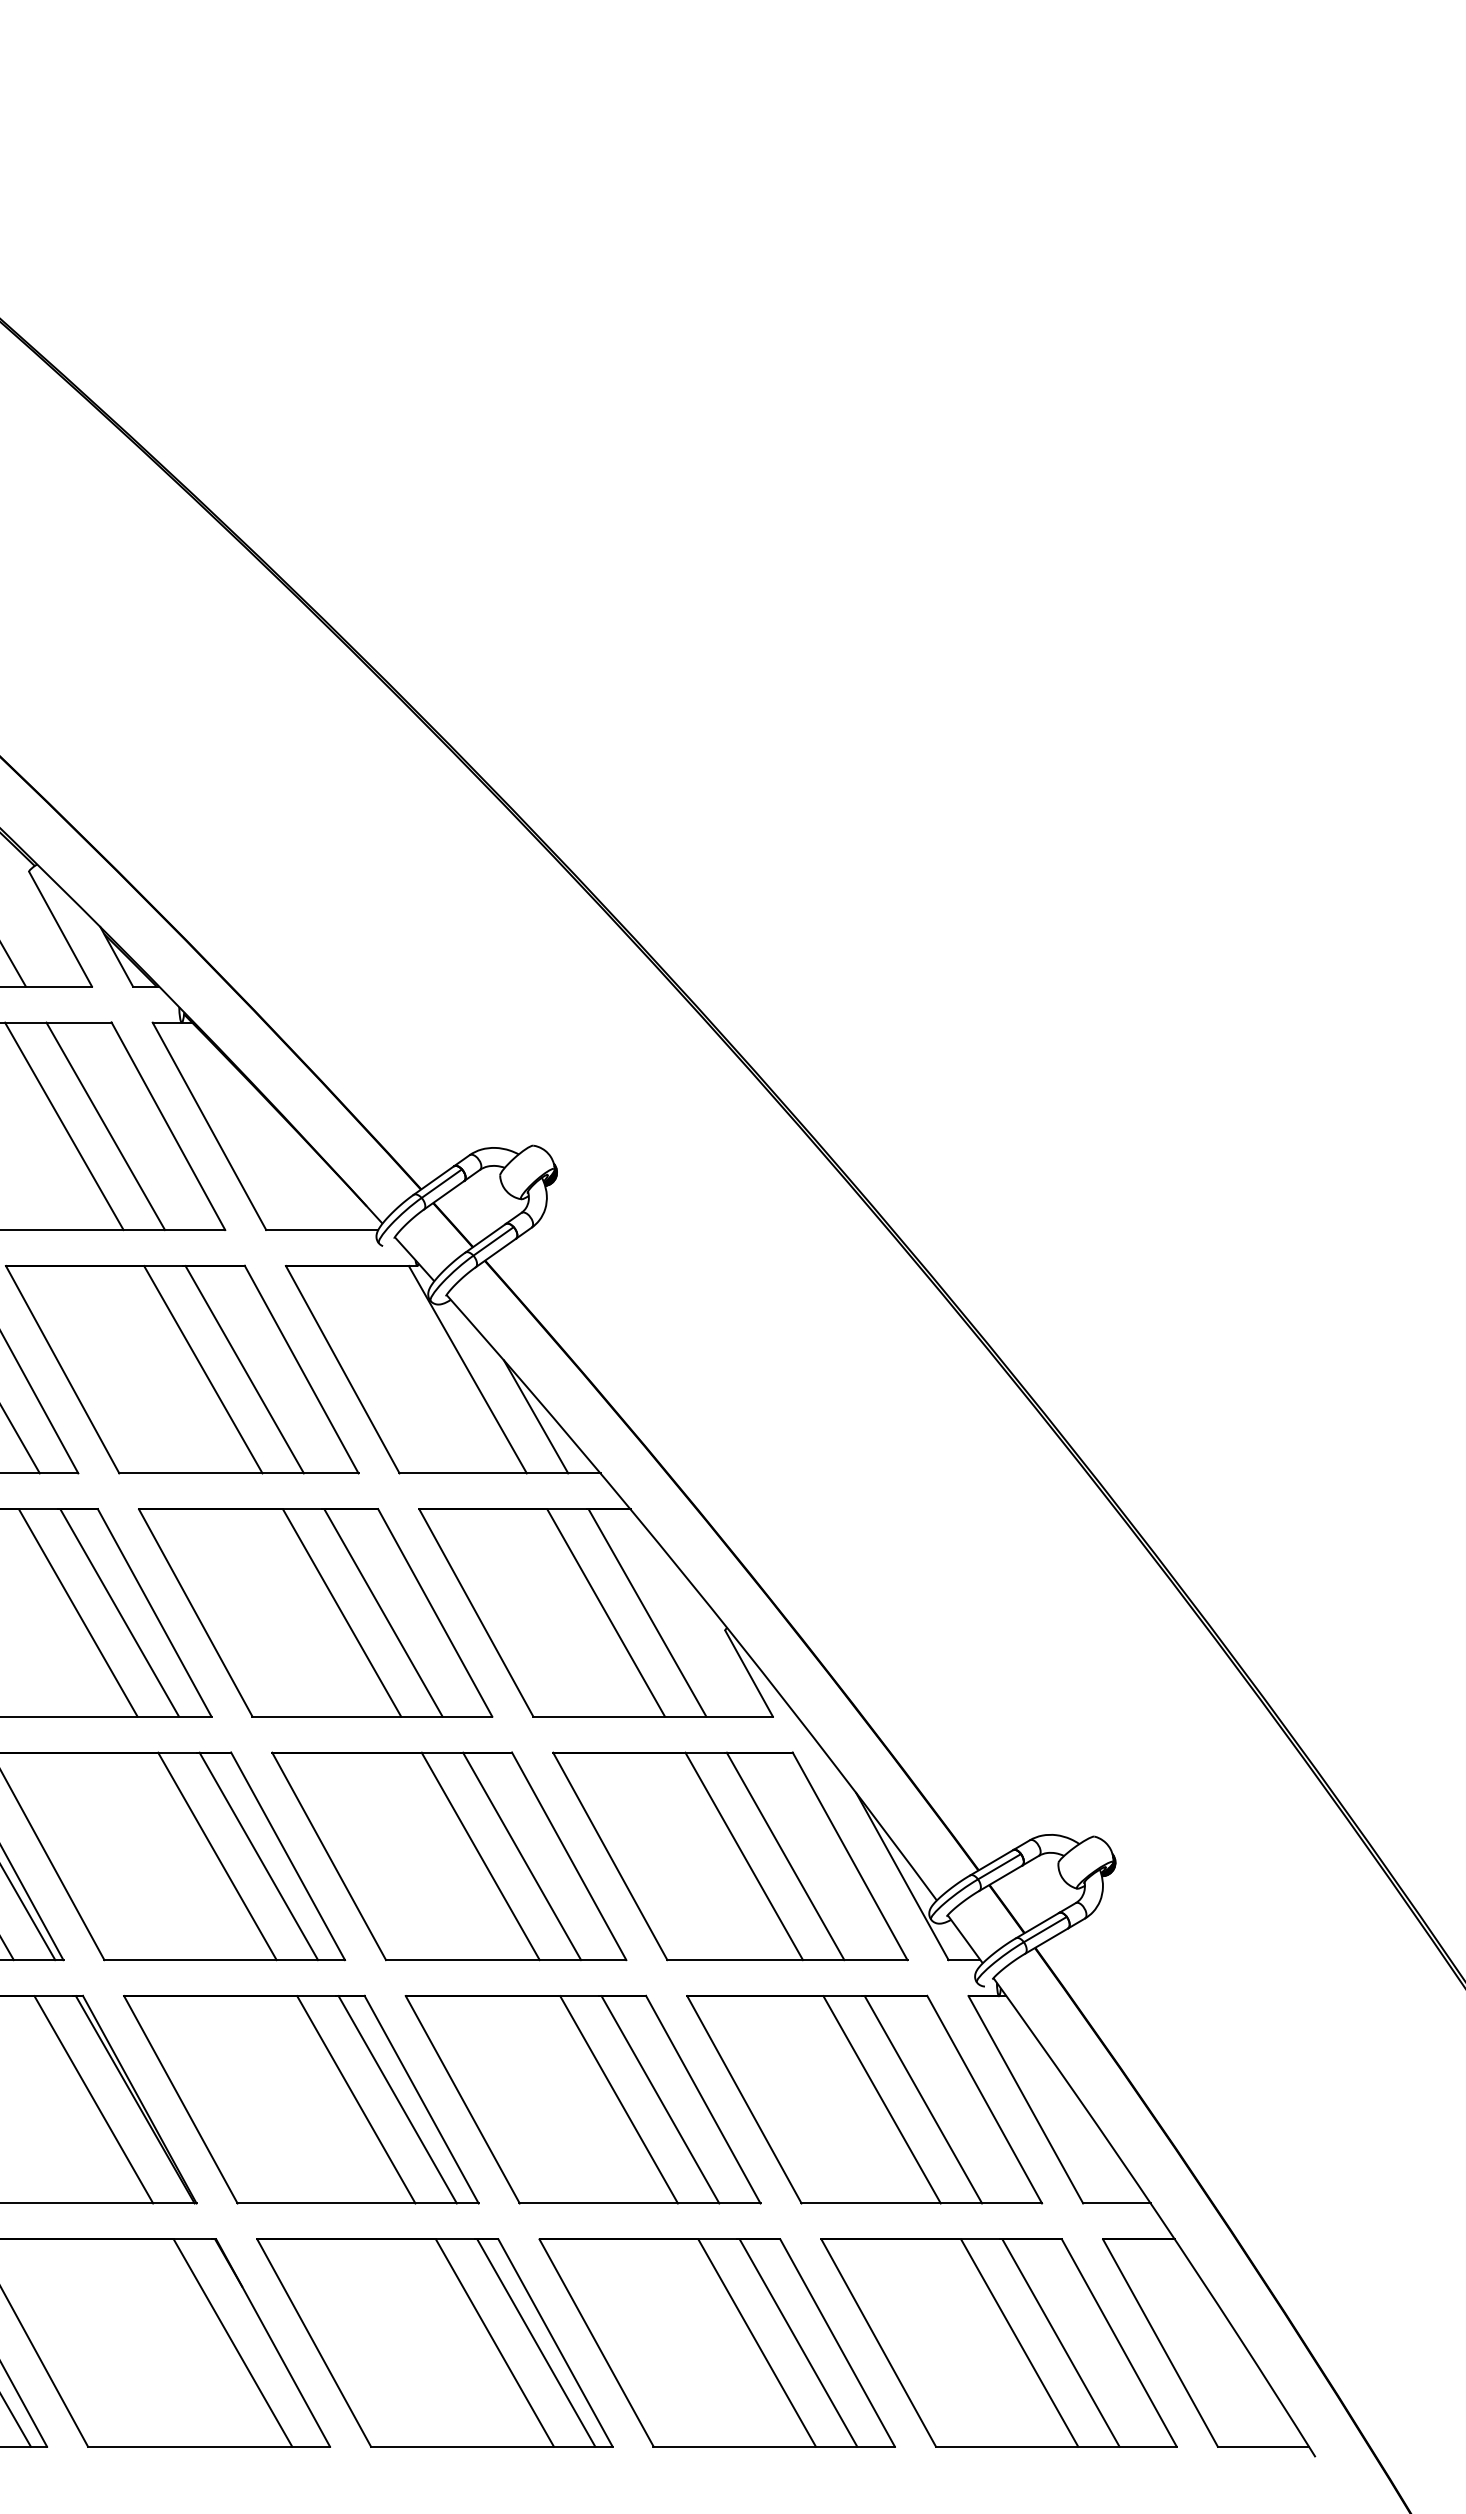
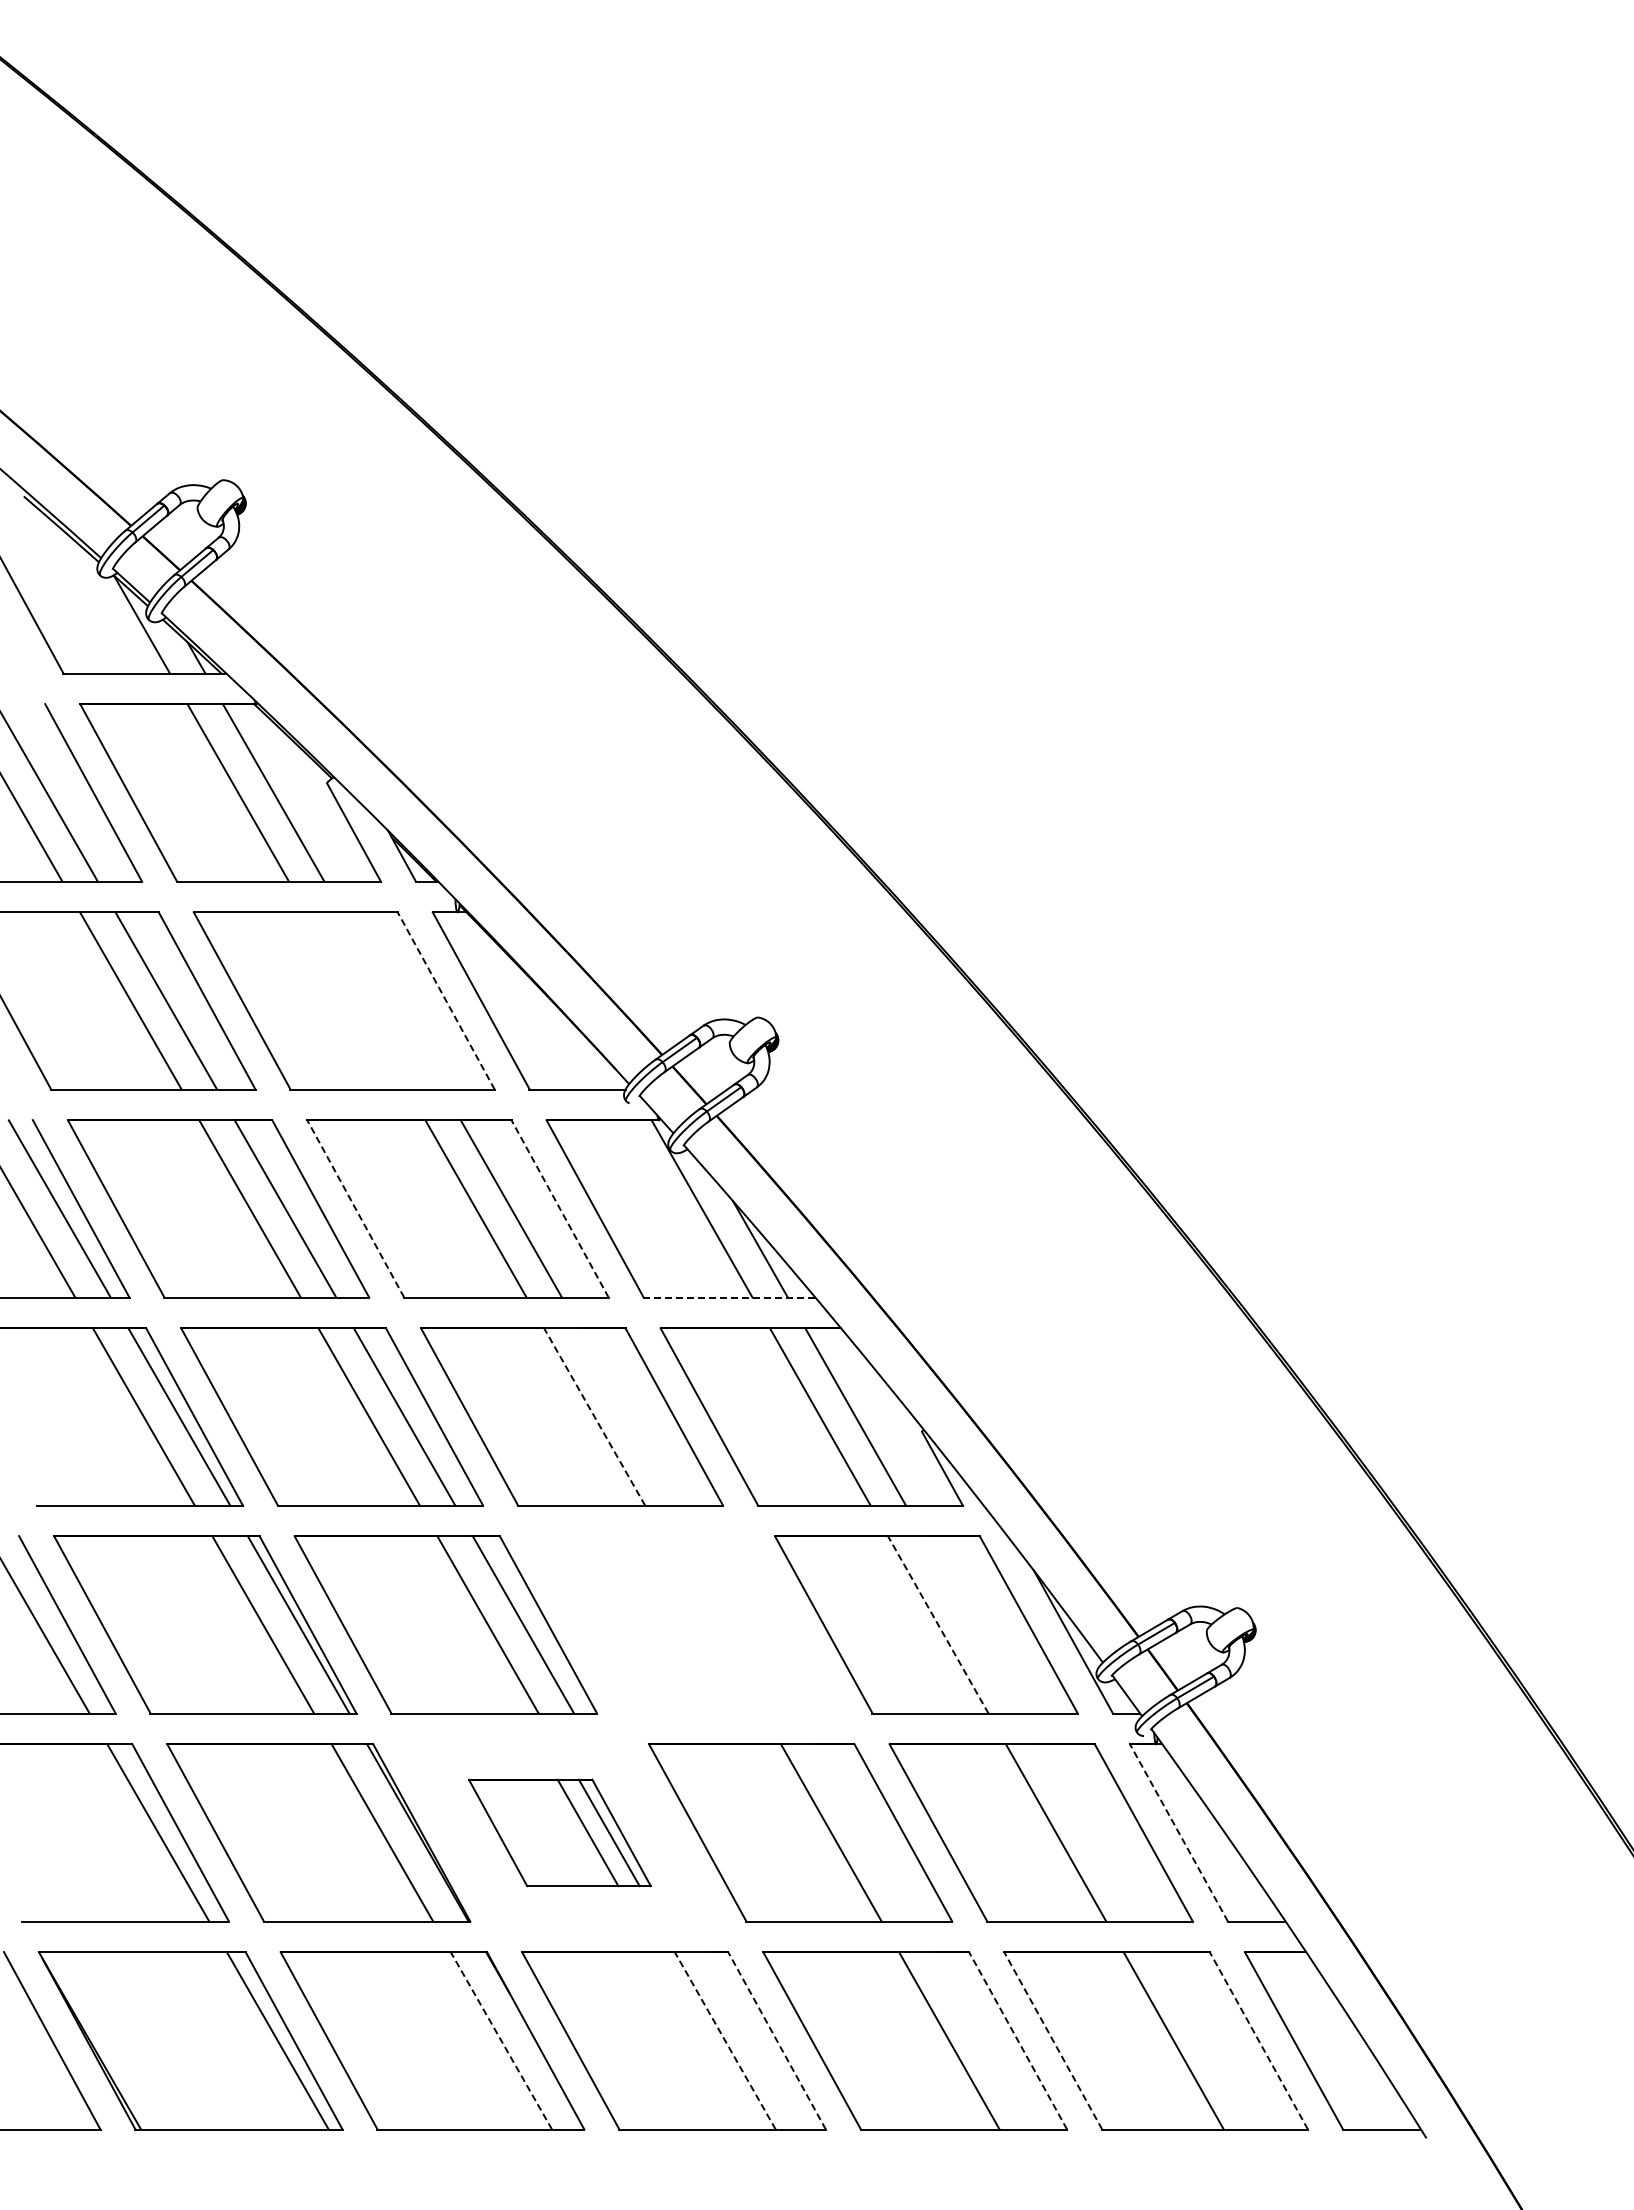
line: (63, 1125) -> (356, 1000), removed
line: (105, 1125) -> (392, 1000), removed
line: (167, 1125) -> (445, 1000), solid -> dashed
line: (62, 1369) -> (355, 1208), solid -> dashed
line: (300, 1369) -> (559, 1208), solid -> dashed
line: (499, 1473) -> (729, 1297), solid -> dashed
line: (341, 1612) -> (594, 1416), solid -> dashed
line: (382, 1612) -> (629, 1416), removed
part: (449, 1855) -> (686, 1624), removed
line: (744, 1855) -> (938, 1624), solid -> dashed
line: (785, 1855) -> (973, 1624), removed
part: (300, 2099) -> (559, 1832), size x0.6
line: (660, 2099) -> (866, 1832), removed
line: (923, 2099) -> (1091, 1832), removed
line: (1025, 2099) -> (1178, 1832), solid -> dashed
line: (233, 2342) -> (501, 2040), solid -> dashed
line: (495, 2342) -> (725, 2040), solid -> dashed
line: (536, 2342) -> (760, 2040), removed
line: (554, 2342) -> (776, 2040), solid -> dashed
line: (798, 2342) -> (984, 2040), removed
line: (836, 2342) -> (1017, 2040), solid -> dashed
line: (879, 2342) -> (1053, 2040), solid -> dashed
line: (1061, 2342) -> (1209, 2040), removed
line: (1118, 2342) -> (1258, 2040), solid -> dashed

